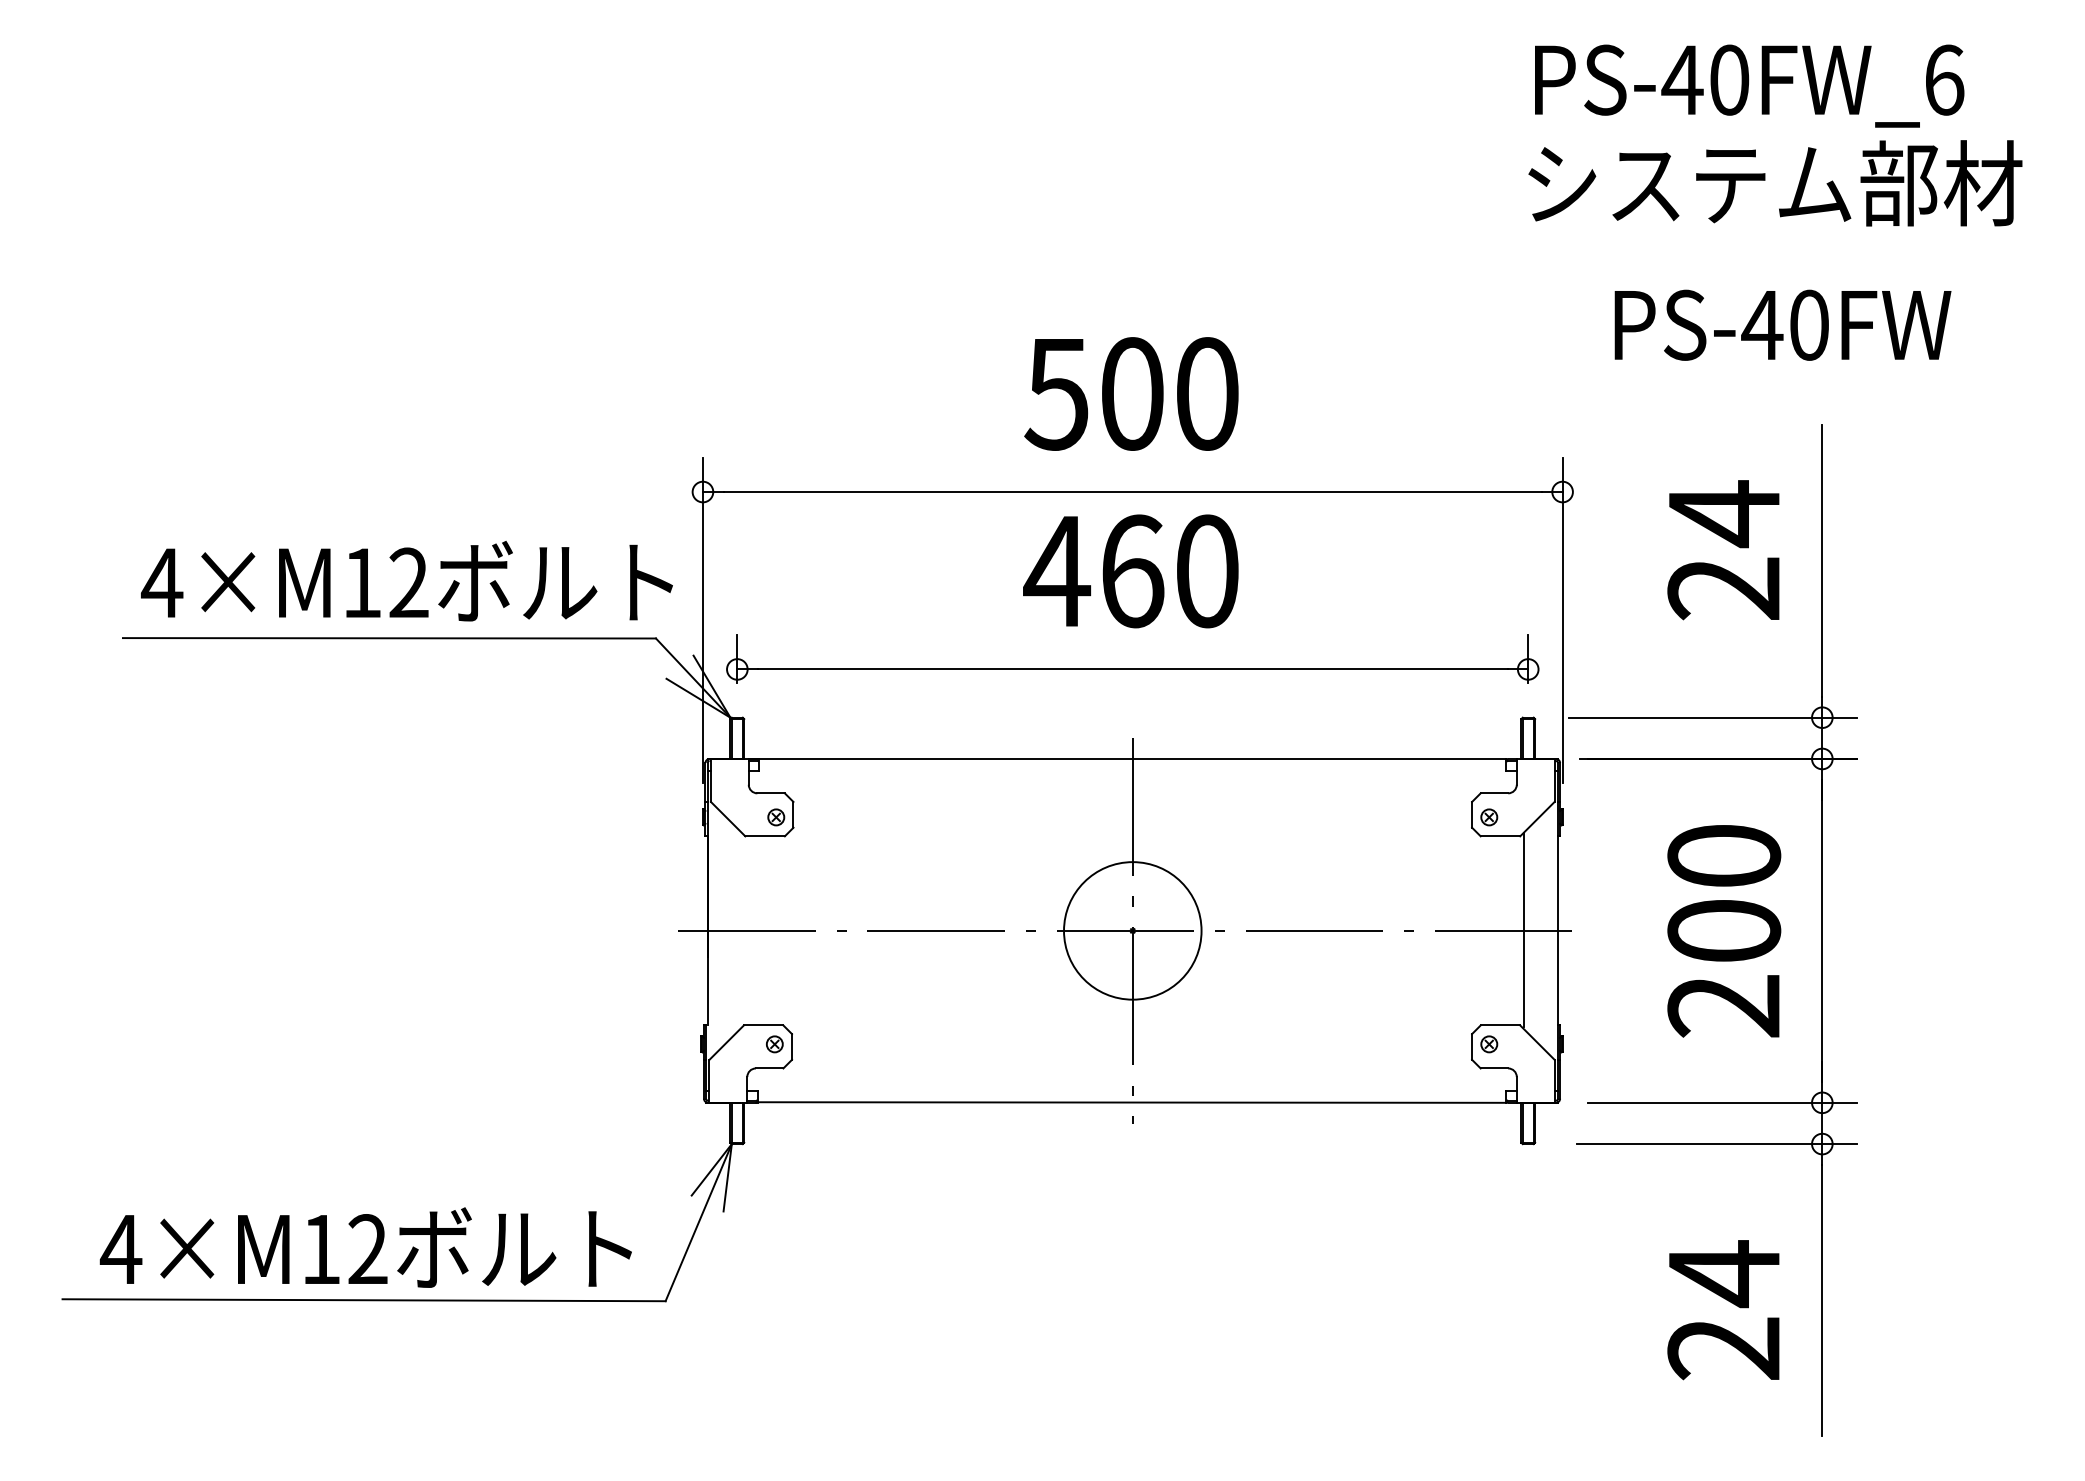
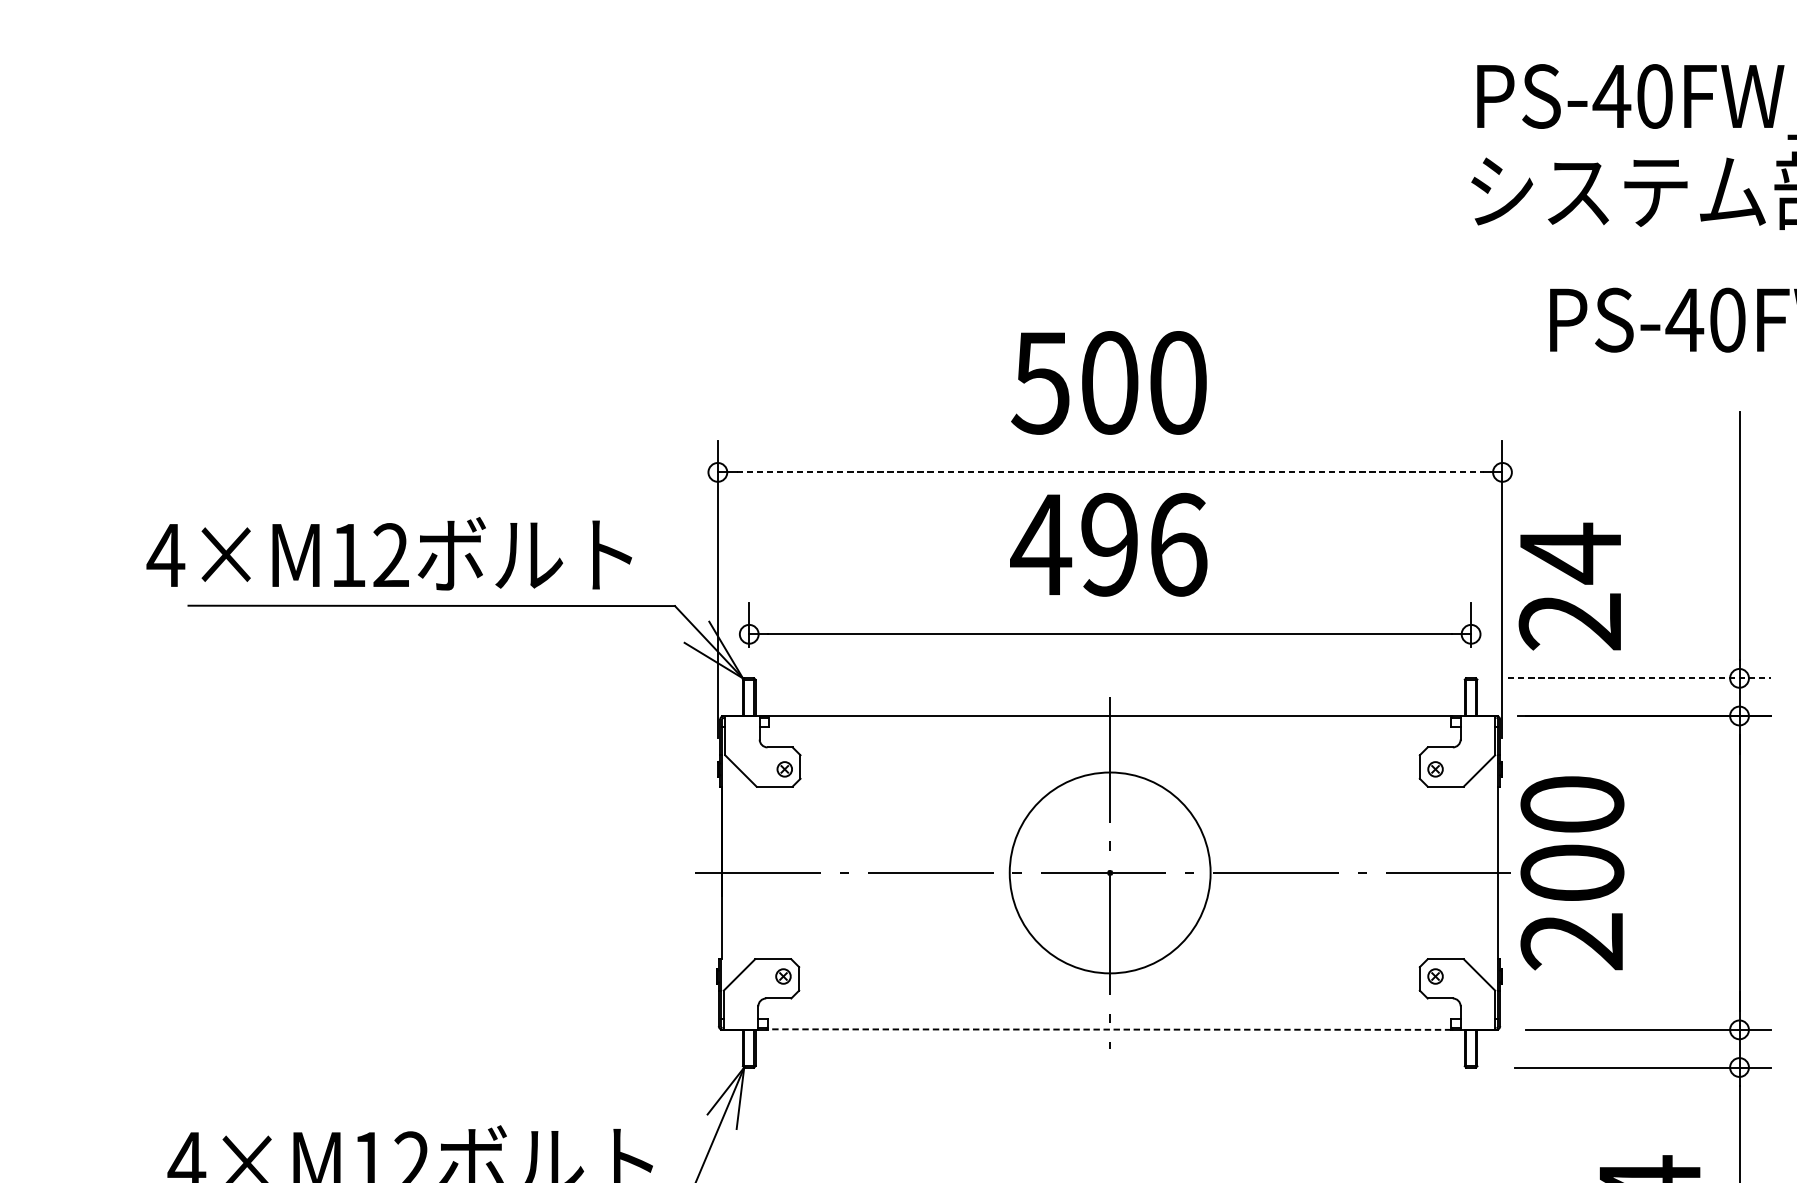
line: (1133, 492) -> (1110, 472), solid -> dashed
text: (1723, 550) -> (1569, 586), moved
text: (1170, 571) -> (1144, 544), 460 -> 496
text: (406, 581) -> (388, 554), moved
line: (1712, 717) -> (1639, 678), solid -> dashed
line: (1523, 929) -> (1466, 871), removed
circle: (1132, 930) -> (1109, 872), size x1.6
text: (1724, 931) -> (1572, 873), moved
line: (1131, 1102) -> (1109, 1029), solid -> dashed

